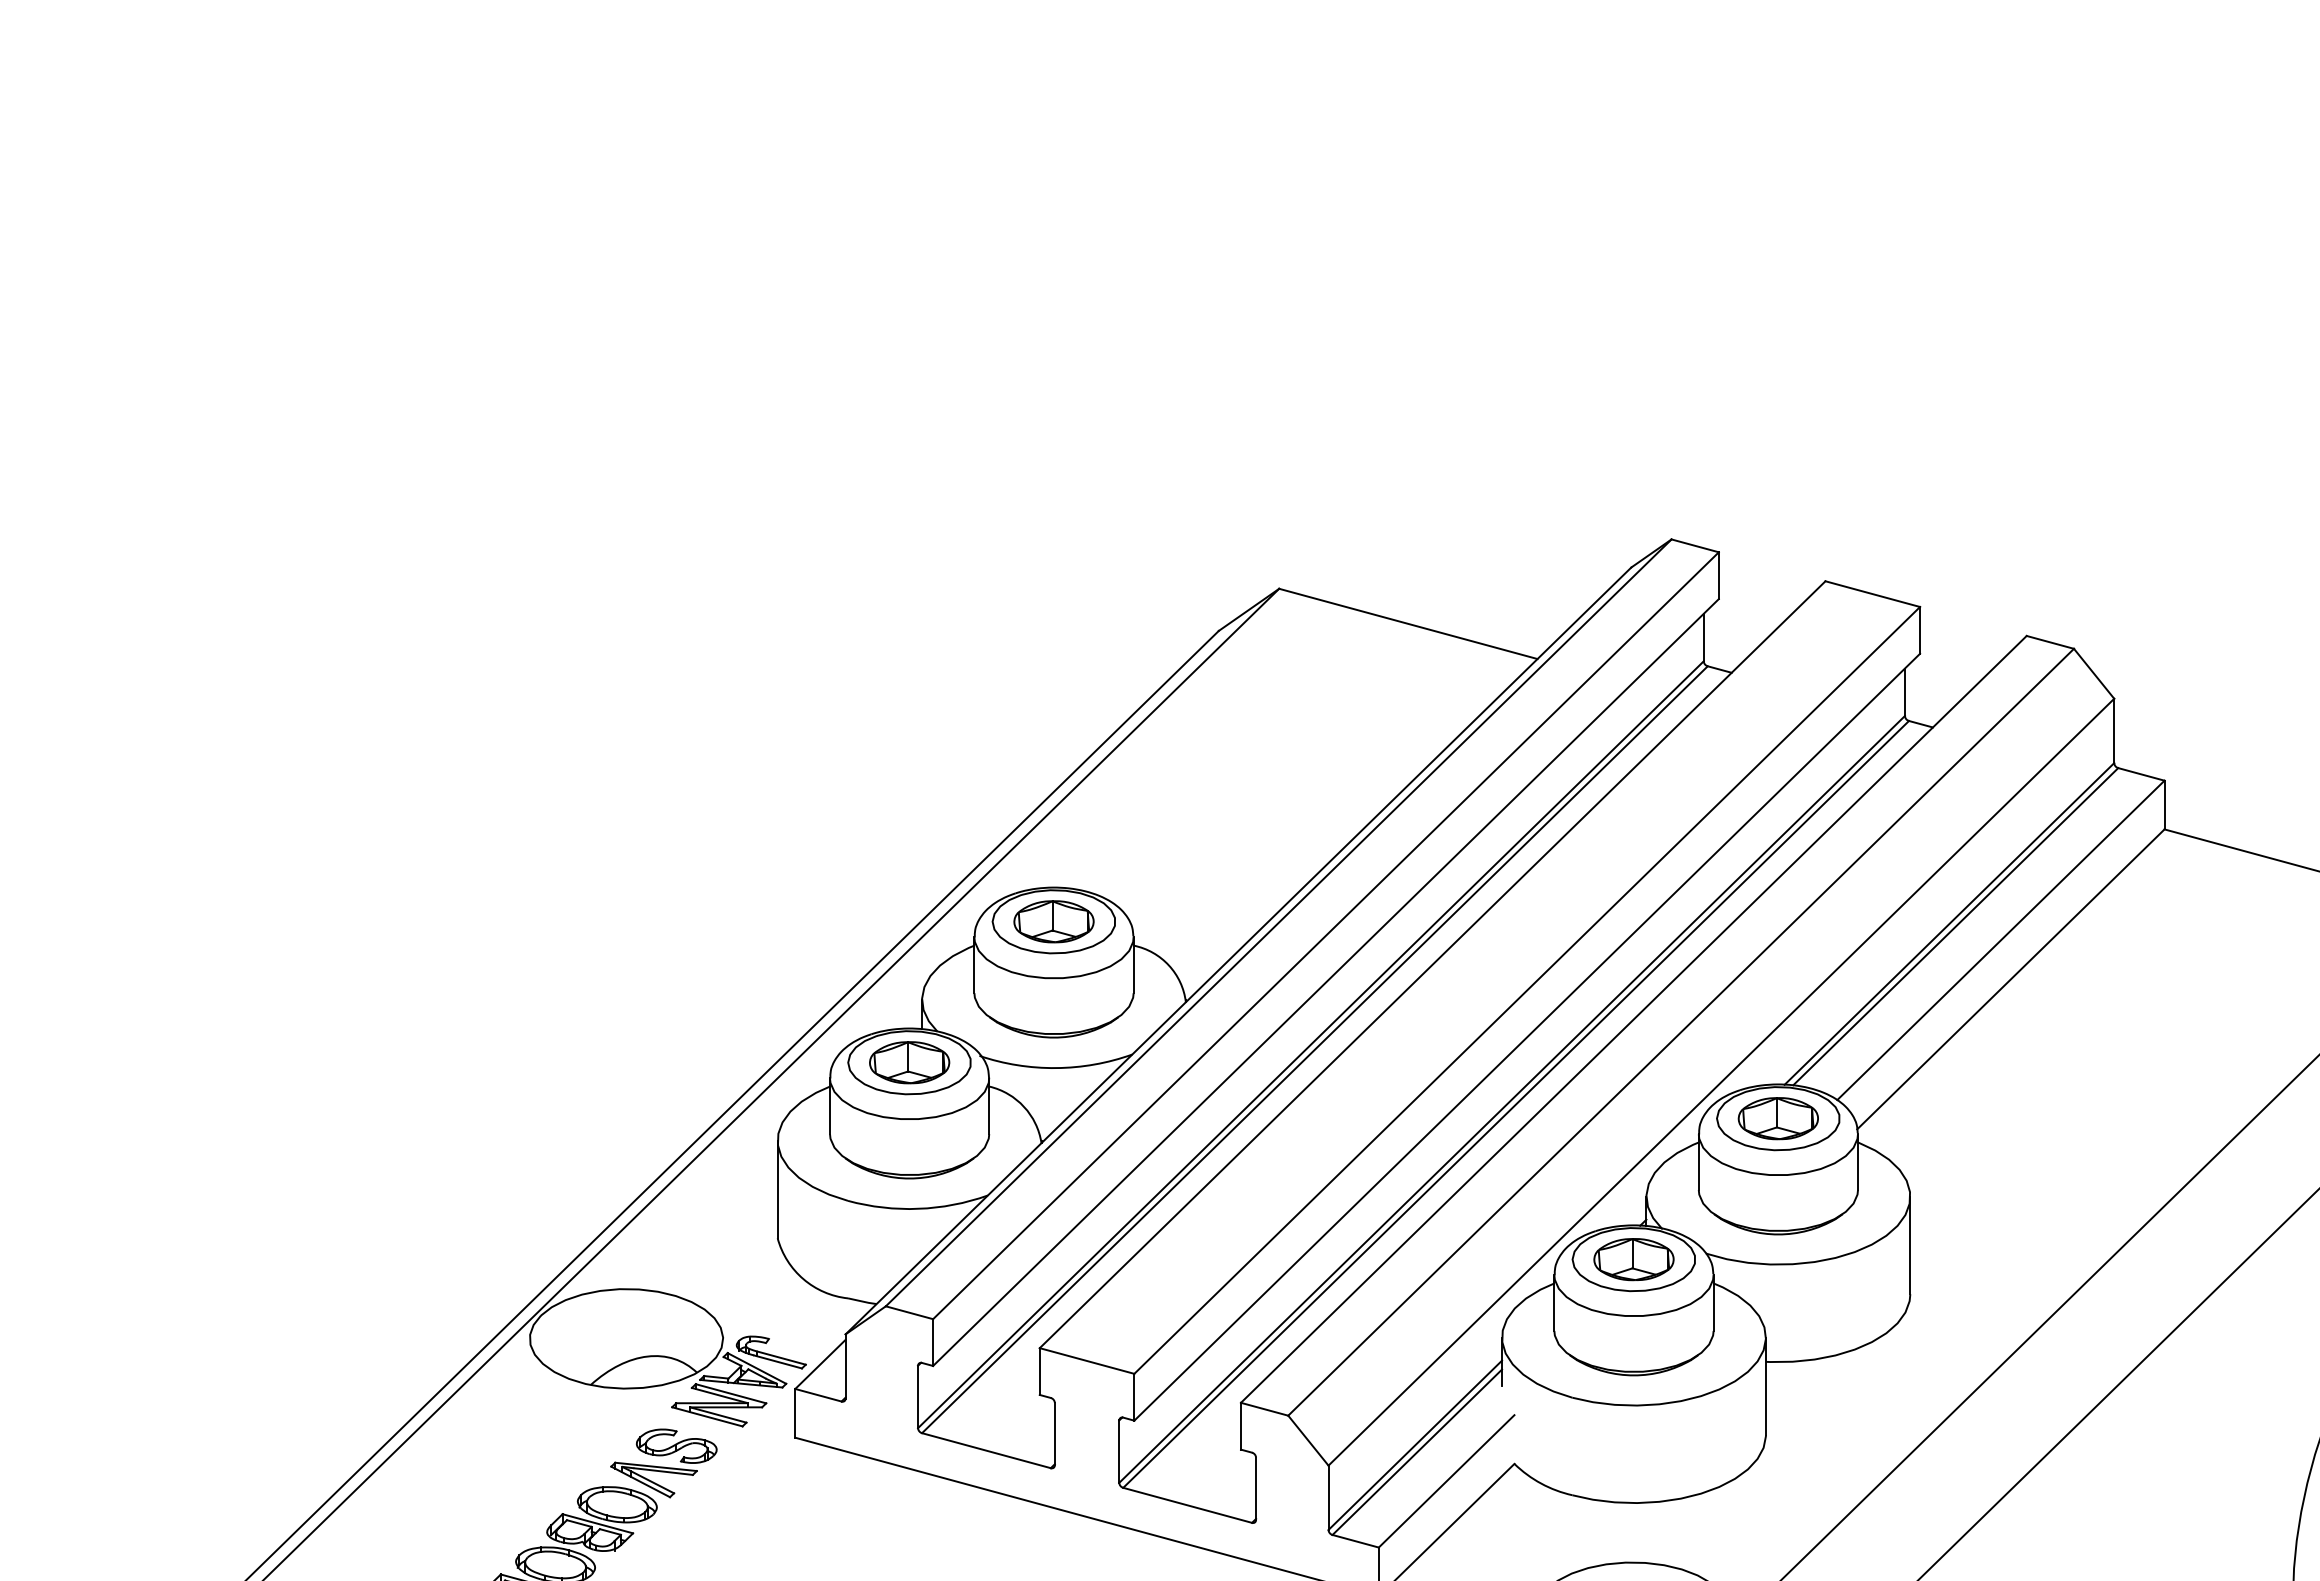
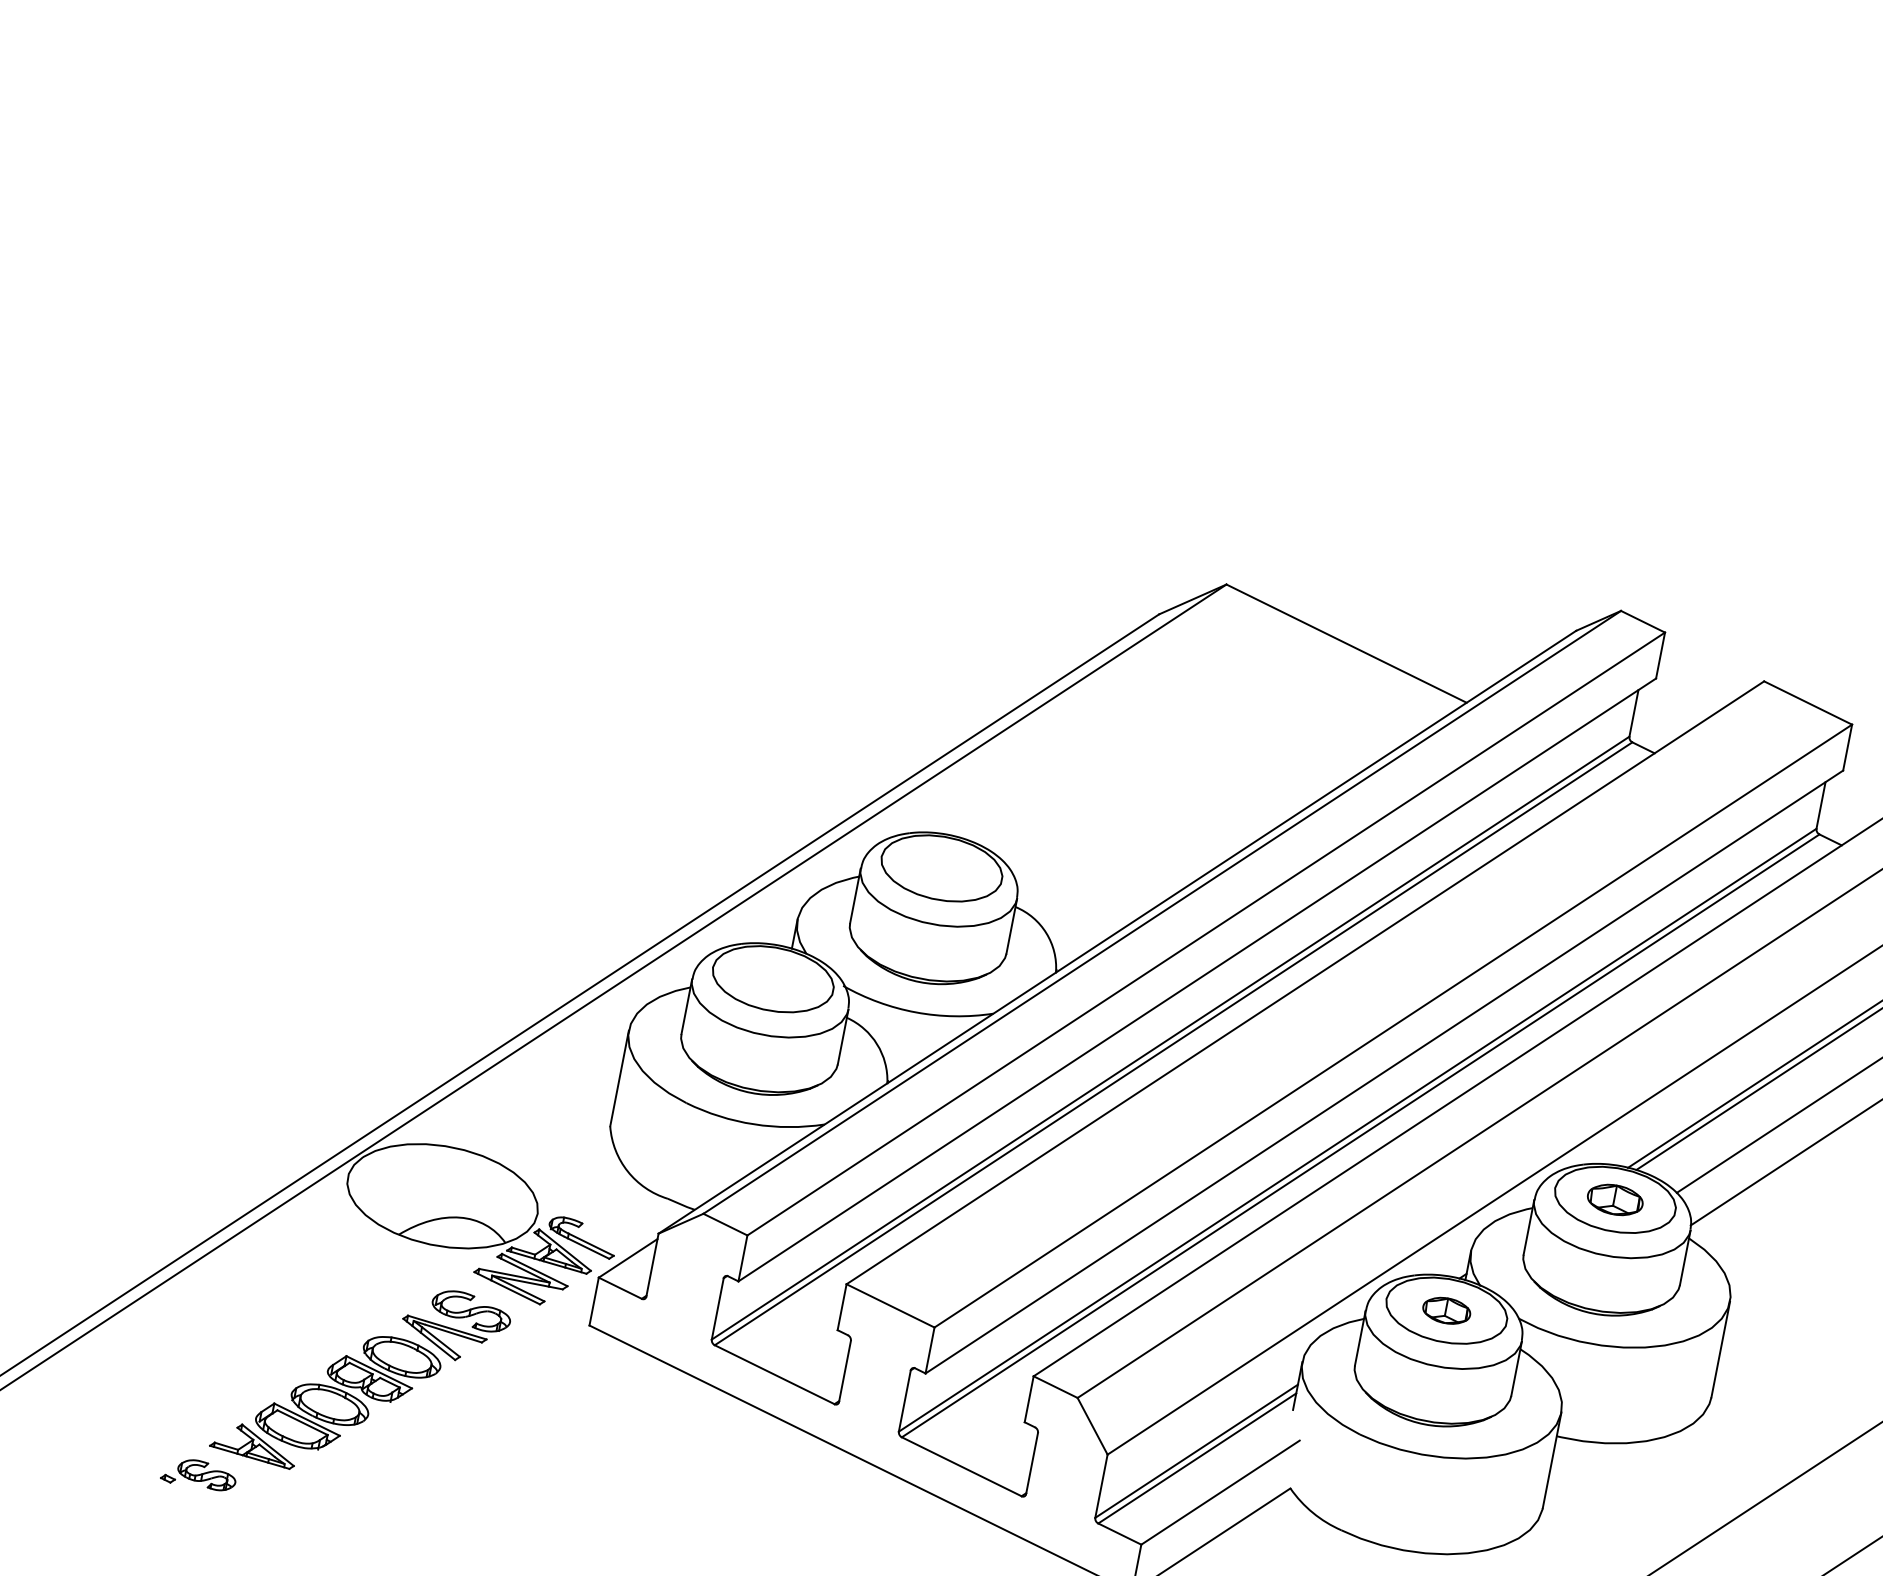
part: (1053, 921) -> (941, 868), removed
part: (909, 1062) -> (773, 978), removed
part: (1777, 1118) -> (1614, 1199), size x0.7
part: (1633, 1259) -> (1446, 1310), size x0.6

